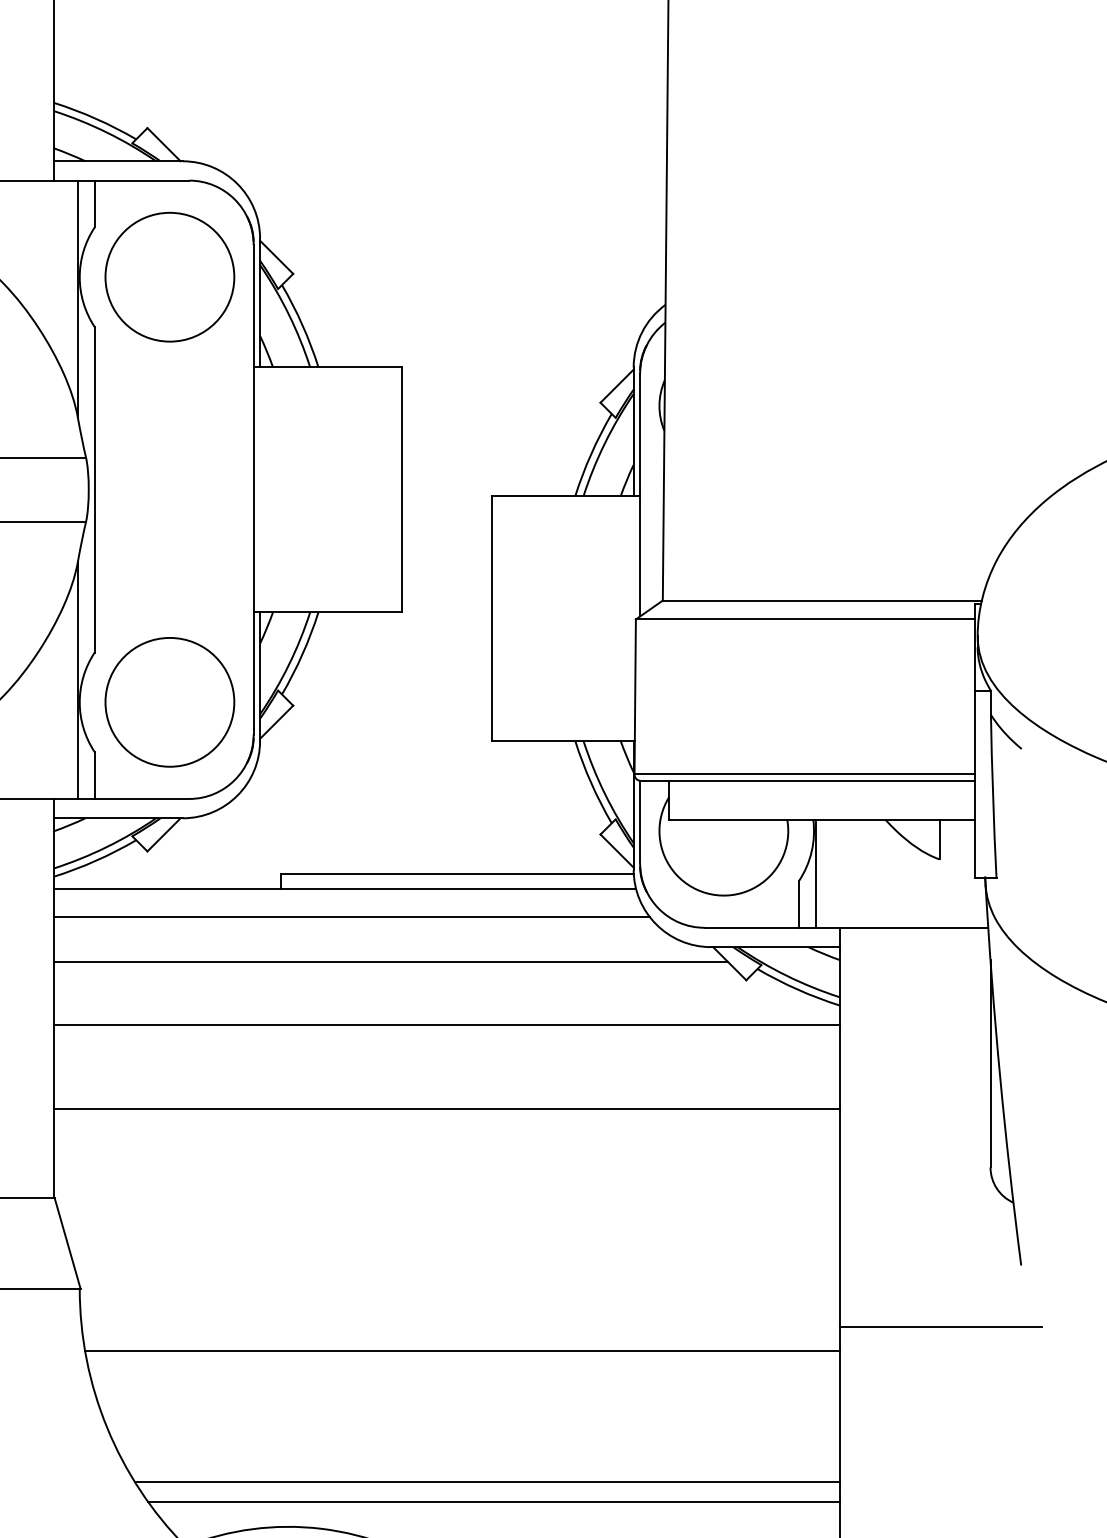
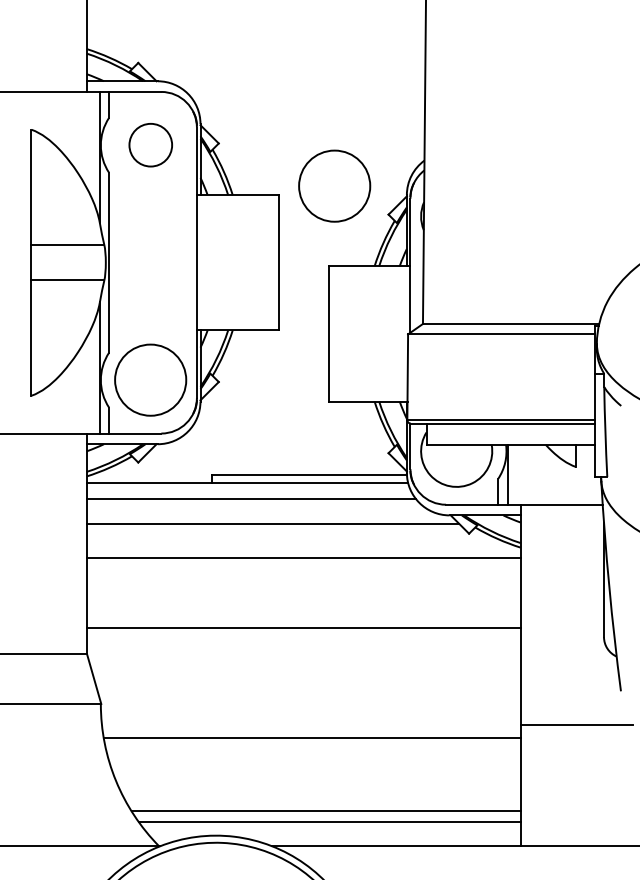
circle: (169, 275) -> (150, 144), size x0.6
circle: (502, 349) -> (334, 185), added
line: (446, 1108) -> (303, 627), moved

